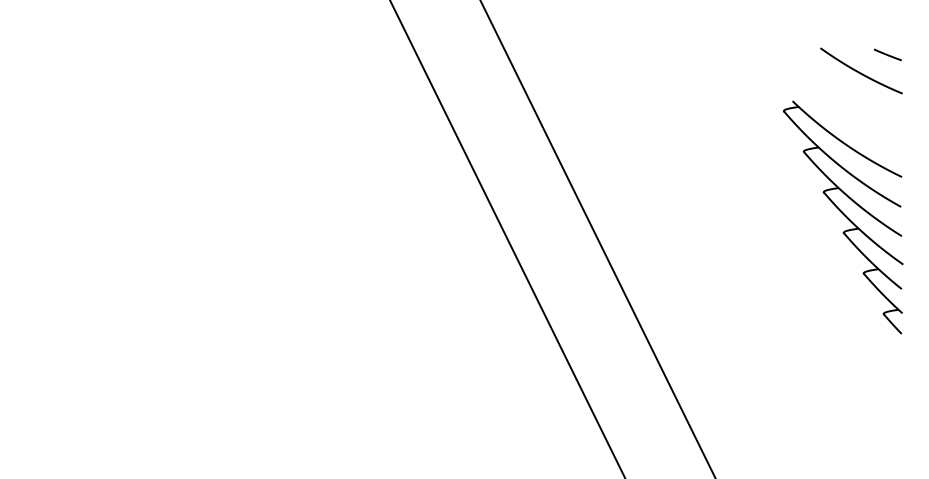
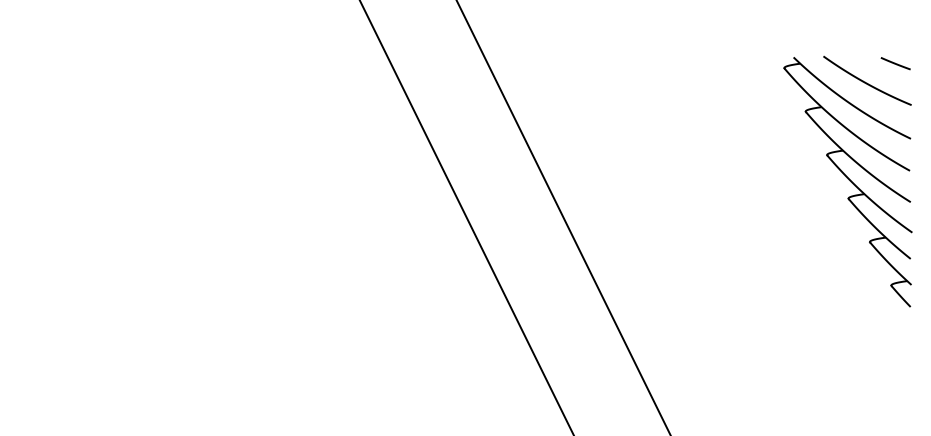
part: (843, 217) -> (848, 182), moved

